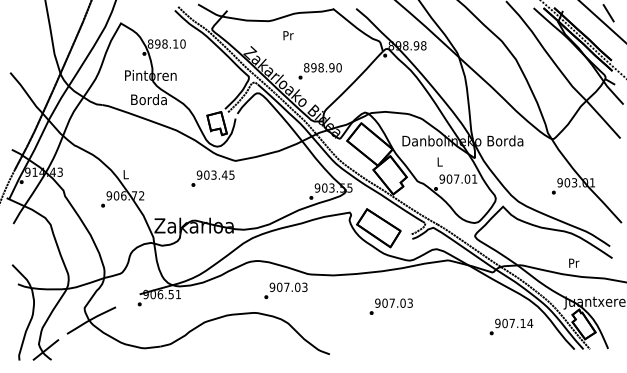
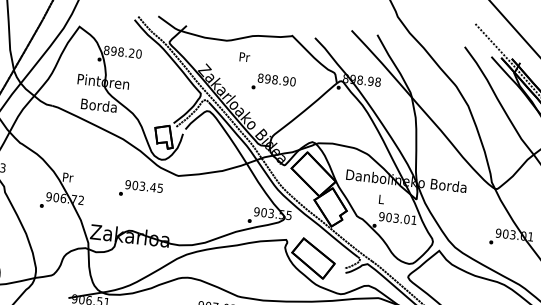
text: (175, 43) -> (131, 52), 898.10 -> 898.20
text: (319, 71) -> (273, 83), moved
text: (126, 174) -> (68, 177), L -> Pr
text: (212, 178) -> (140, 189), moved
text: (456, 178) -> (396, 217), 907.01 -> 903.01

